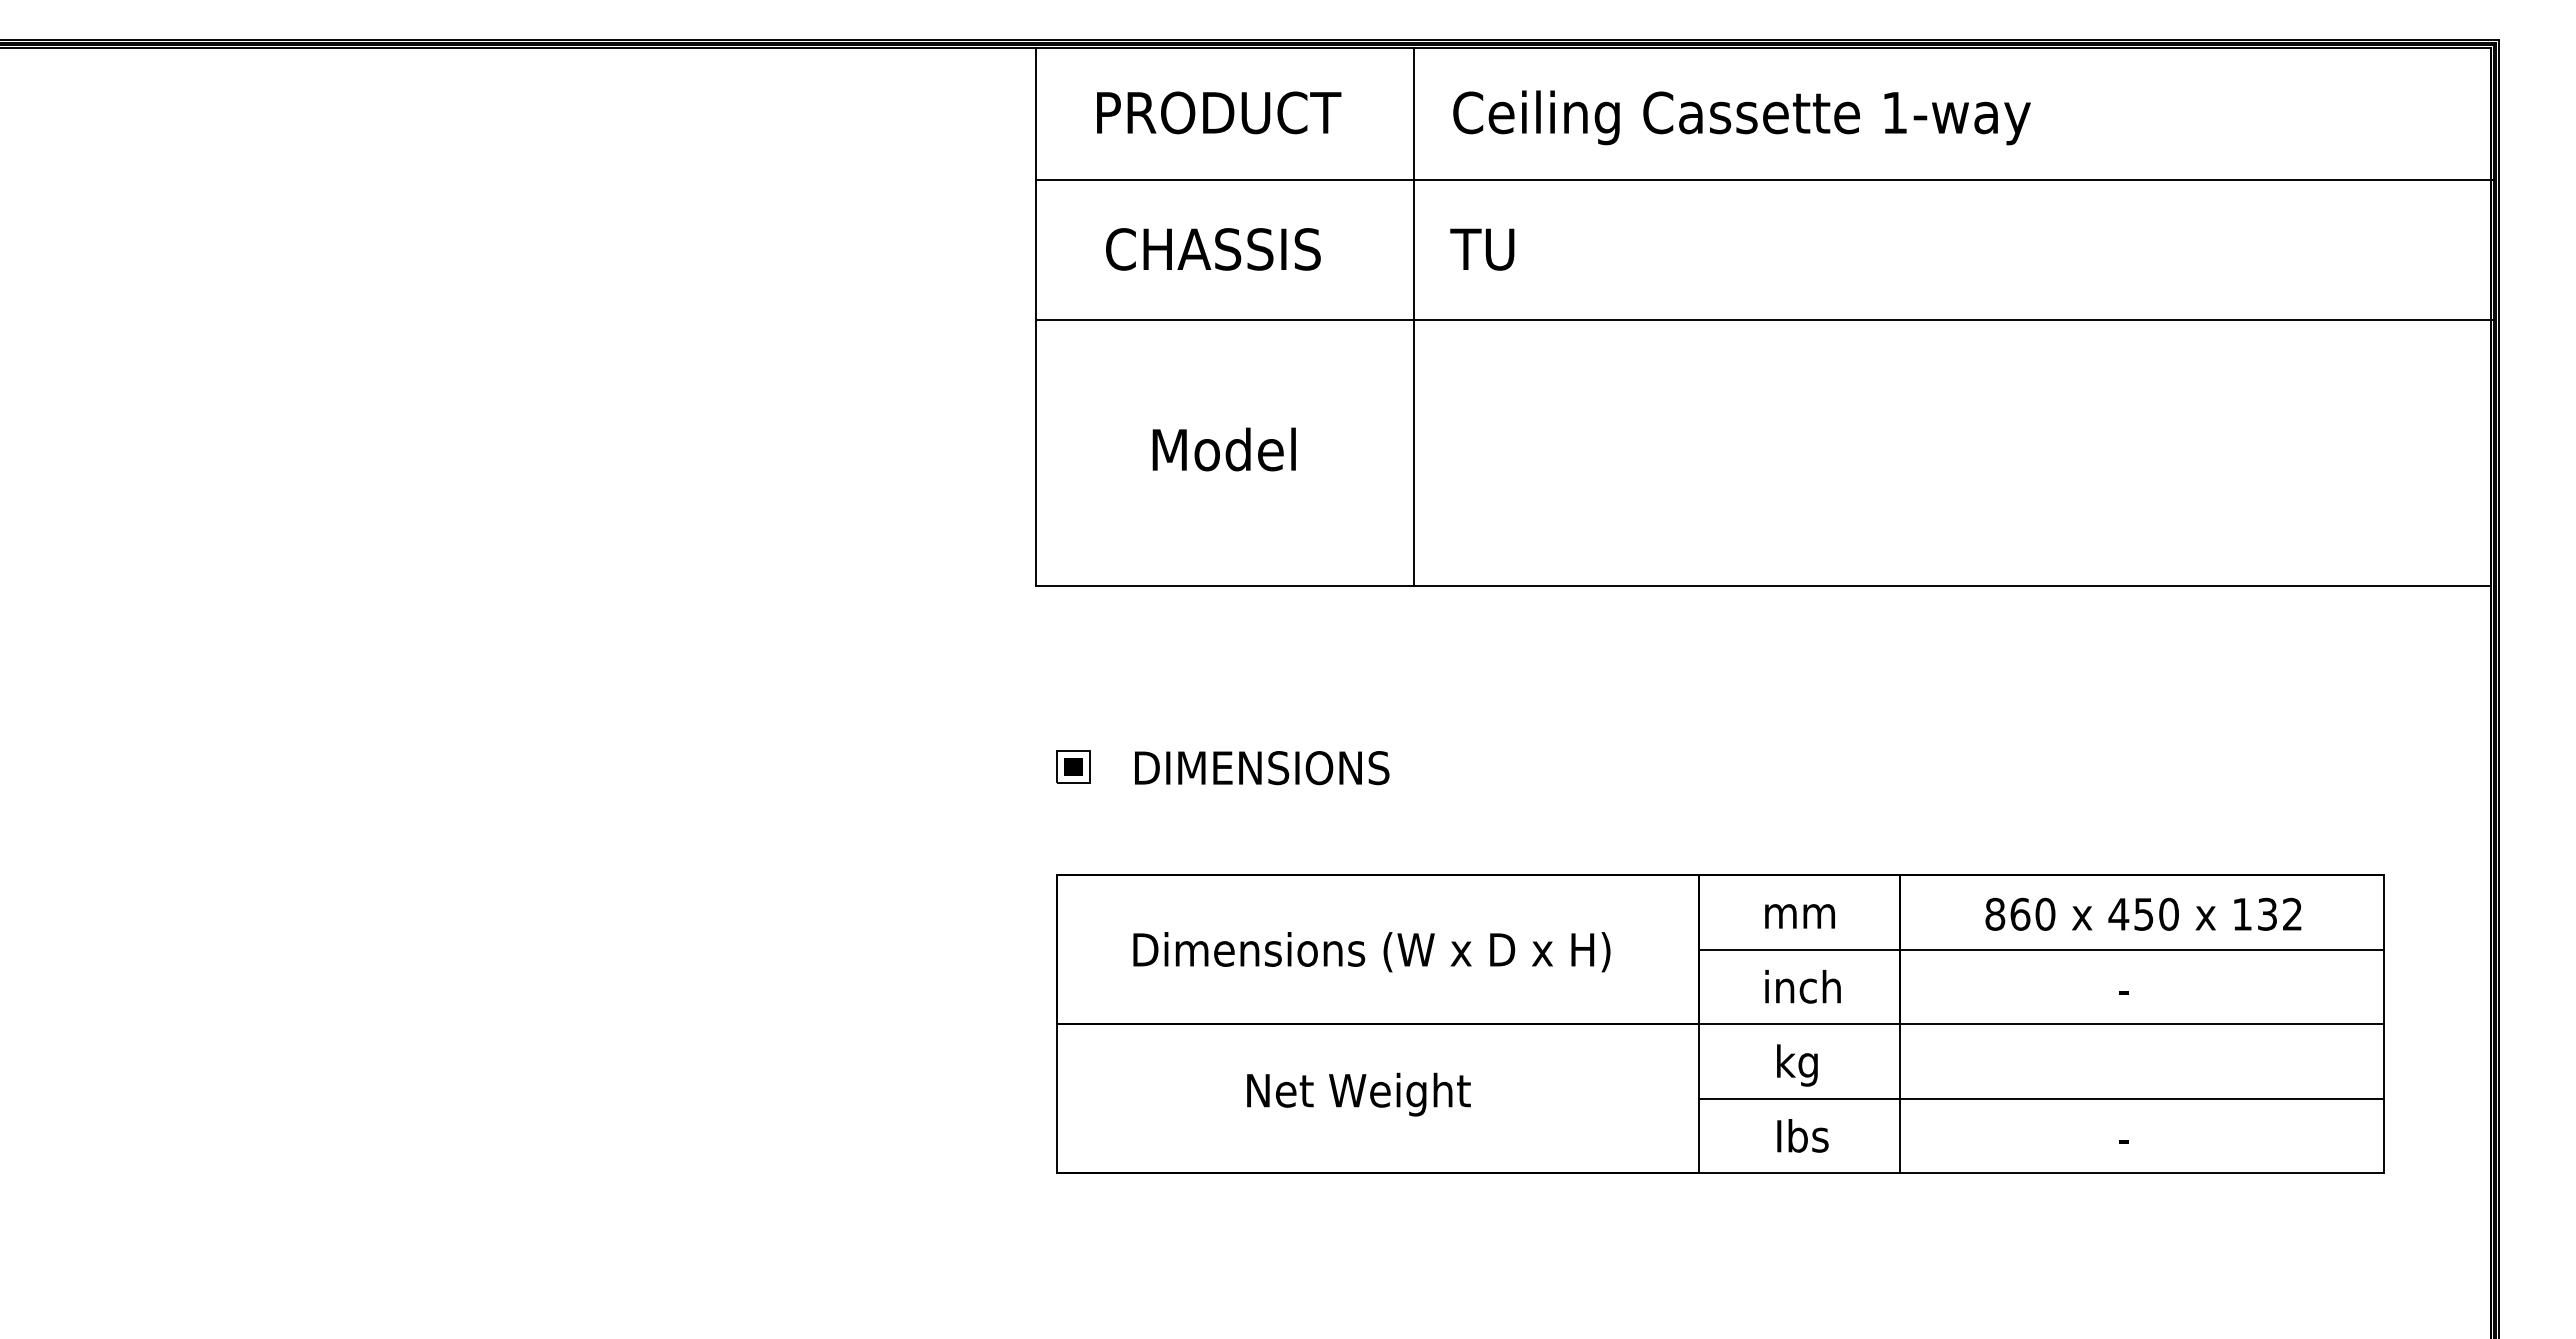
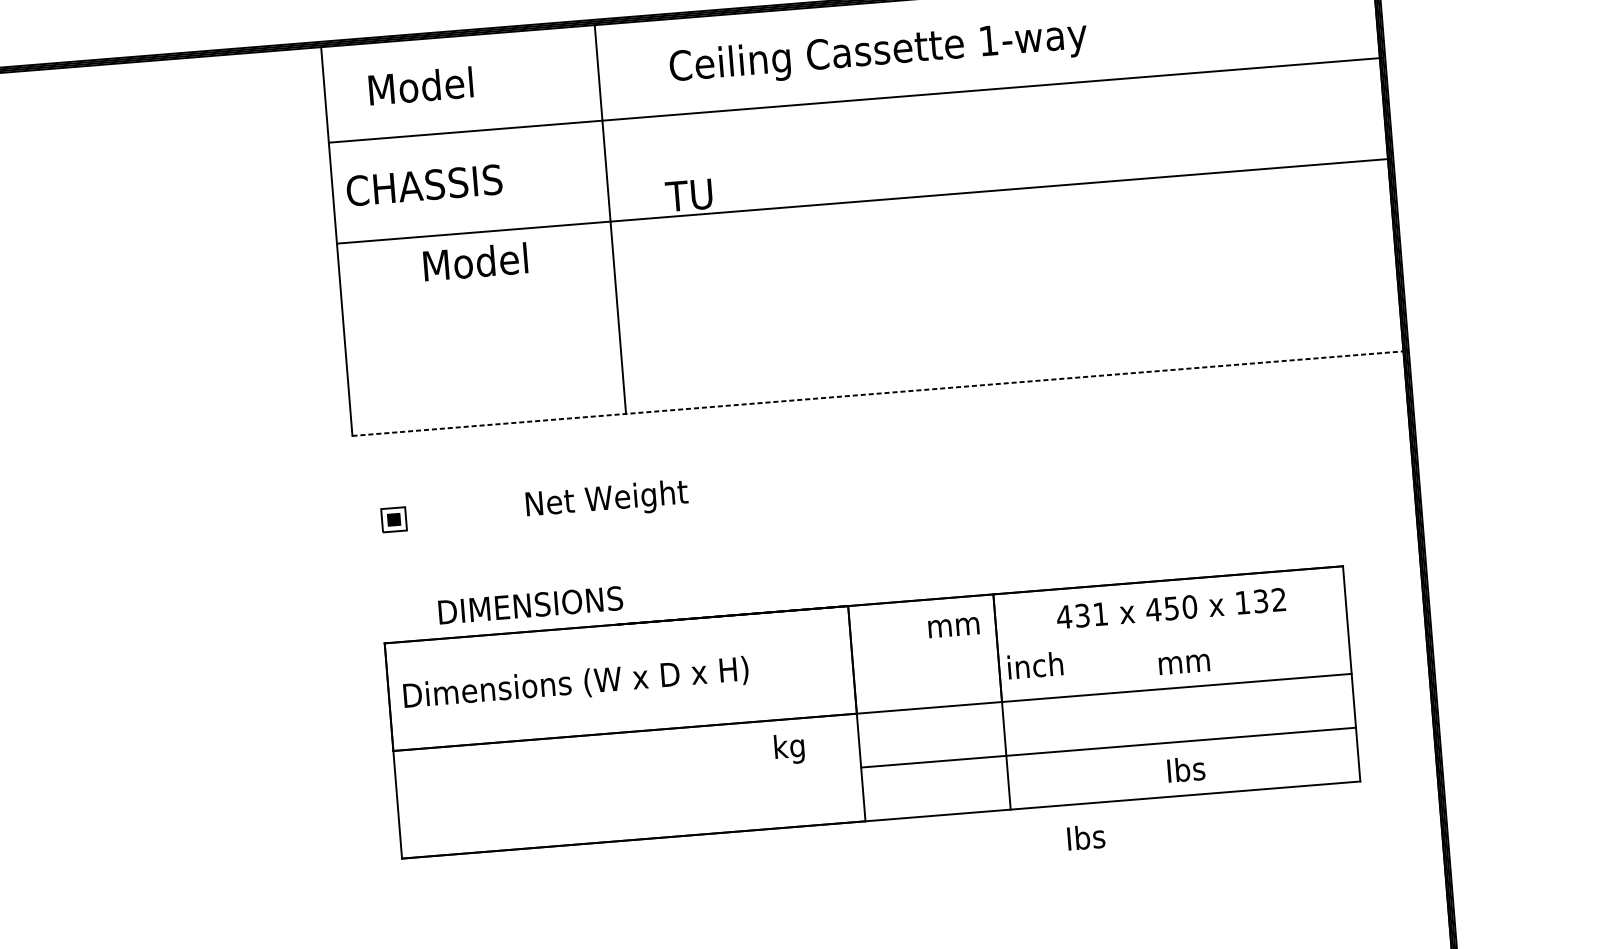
text: (1221, 112) -> (459, 83), PRODUCT -> Model
text: (1741, 117) -> (878, 53), moved
text: (1213, 249) -> (424, 185), moved
text: (1482, 249) -> (689, 195), moved
text: (1223, 449) -> (475, 262), moved
line: (1763, 586) -> (878, 393), solid -> dashed
part: (1073, 766) -> (394, 519), moved
text: (1262, 768) -> (531, 605), moved
text: (2019, 913) -> (1081, 615), 860 -> 431
text: (1799, 916) -> (953, 627), moved
line: (2041, 949) -> (1099, 639), removed
text: (1371, 952) -> (575, 684), moved
text: (1802, 986) -> (1035, 665), moved
text: (2154, 992) -> (1183, 664), - -> mm
text: (1797, 1065) -> (789, 749), moved
text: (1358, 1094) -> (606, 500), moved
text: (1802, 1135) -> (1085, 837), moved
text: (2145, 1137) -> (1185, 769), - -> Ibs

